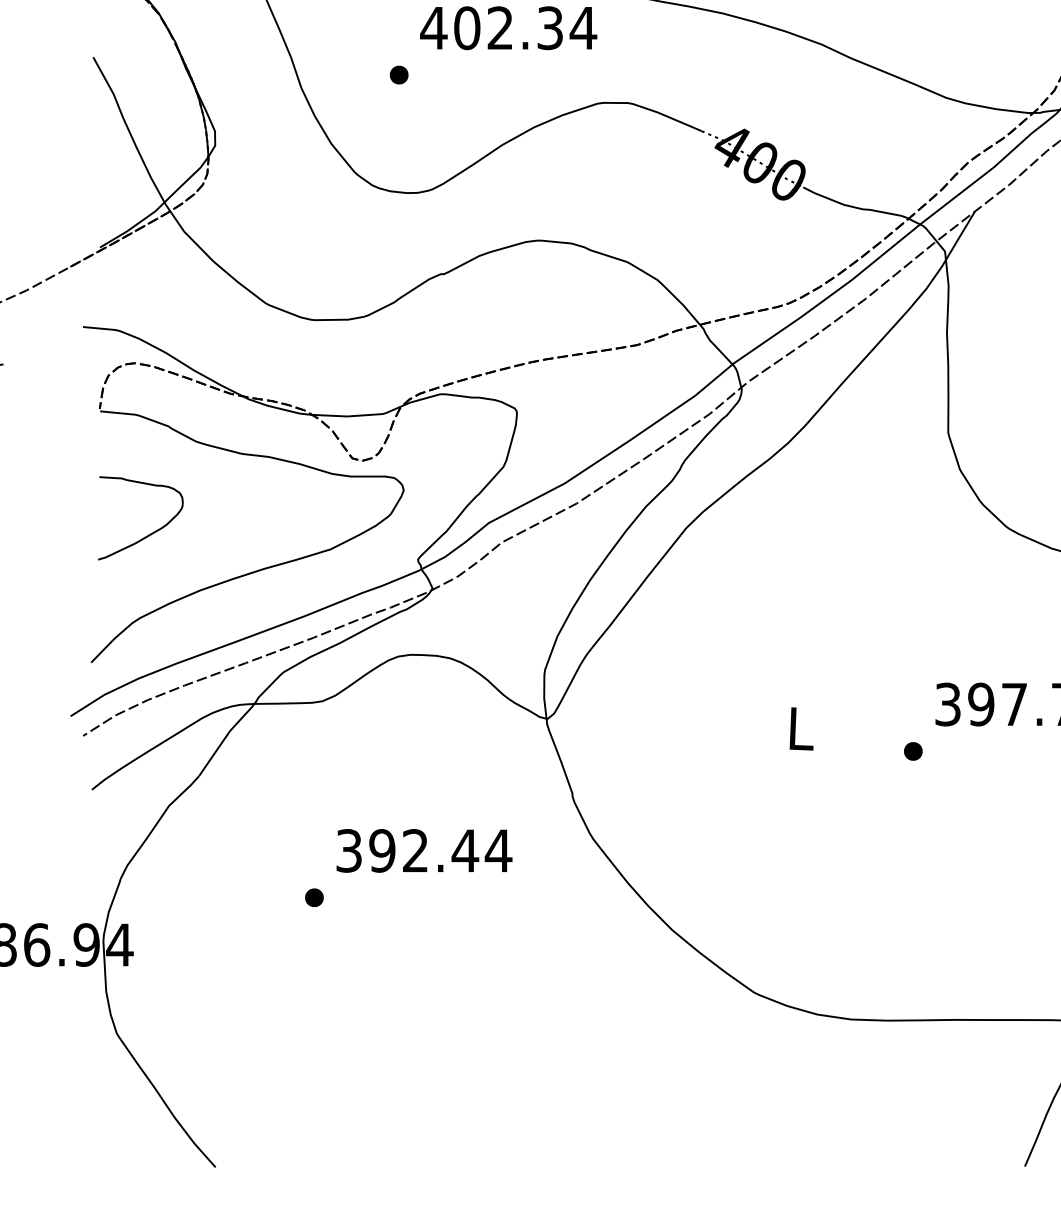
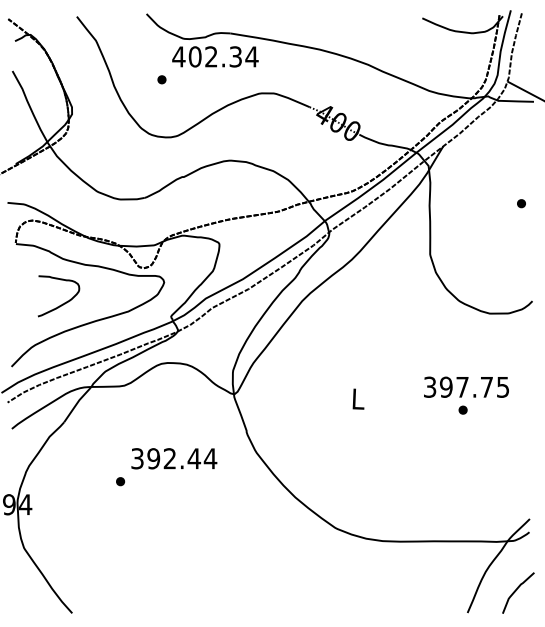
curve: (148, 533) -> (62, 303), moved
part: (912, 750) -> (462, 409), moved

